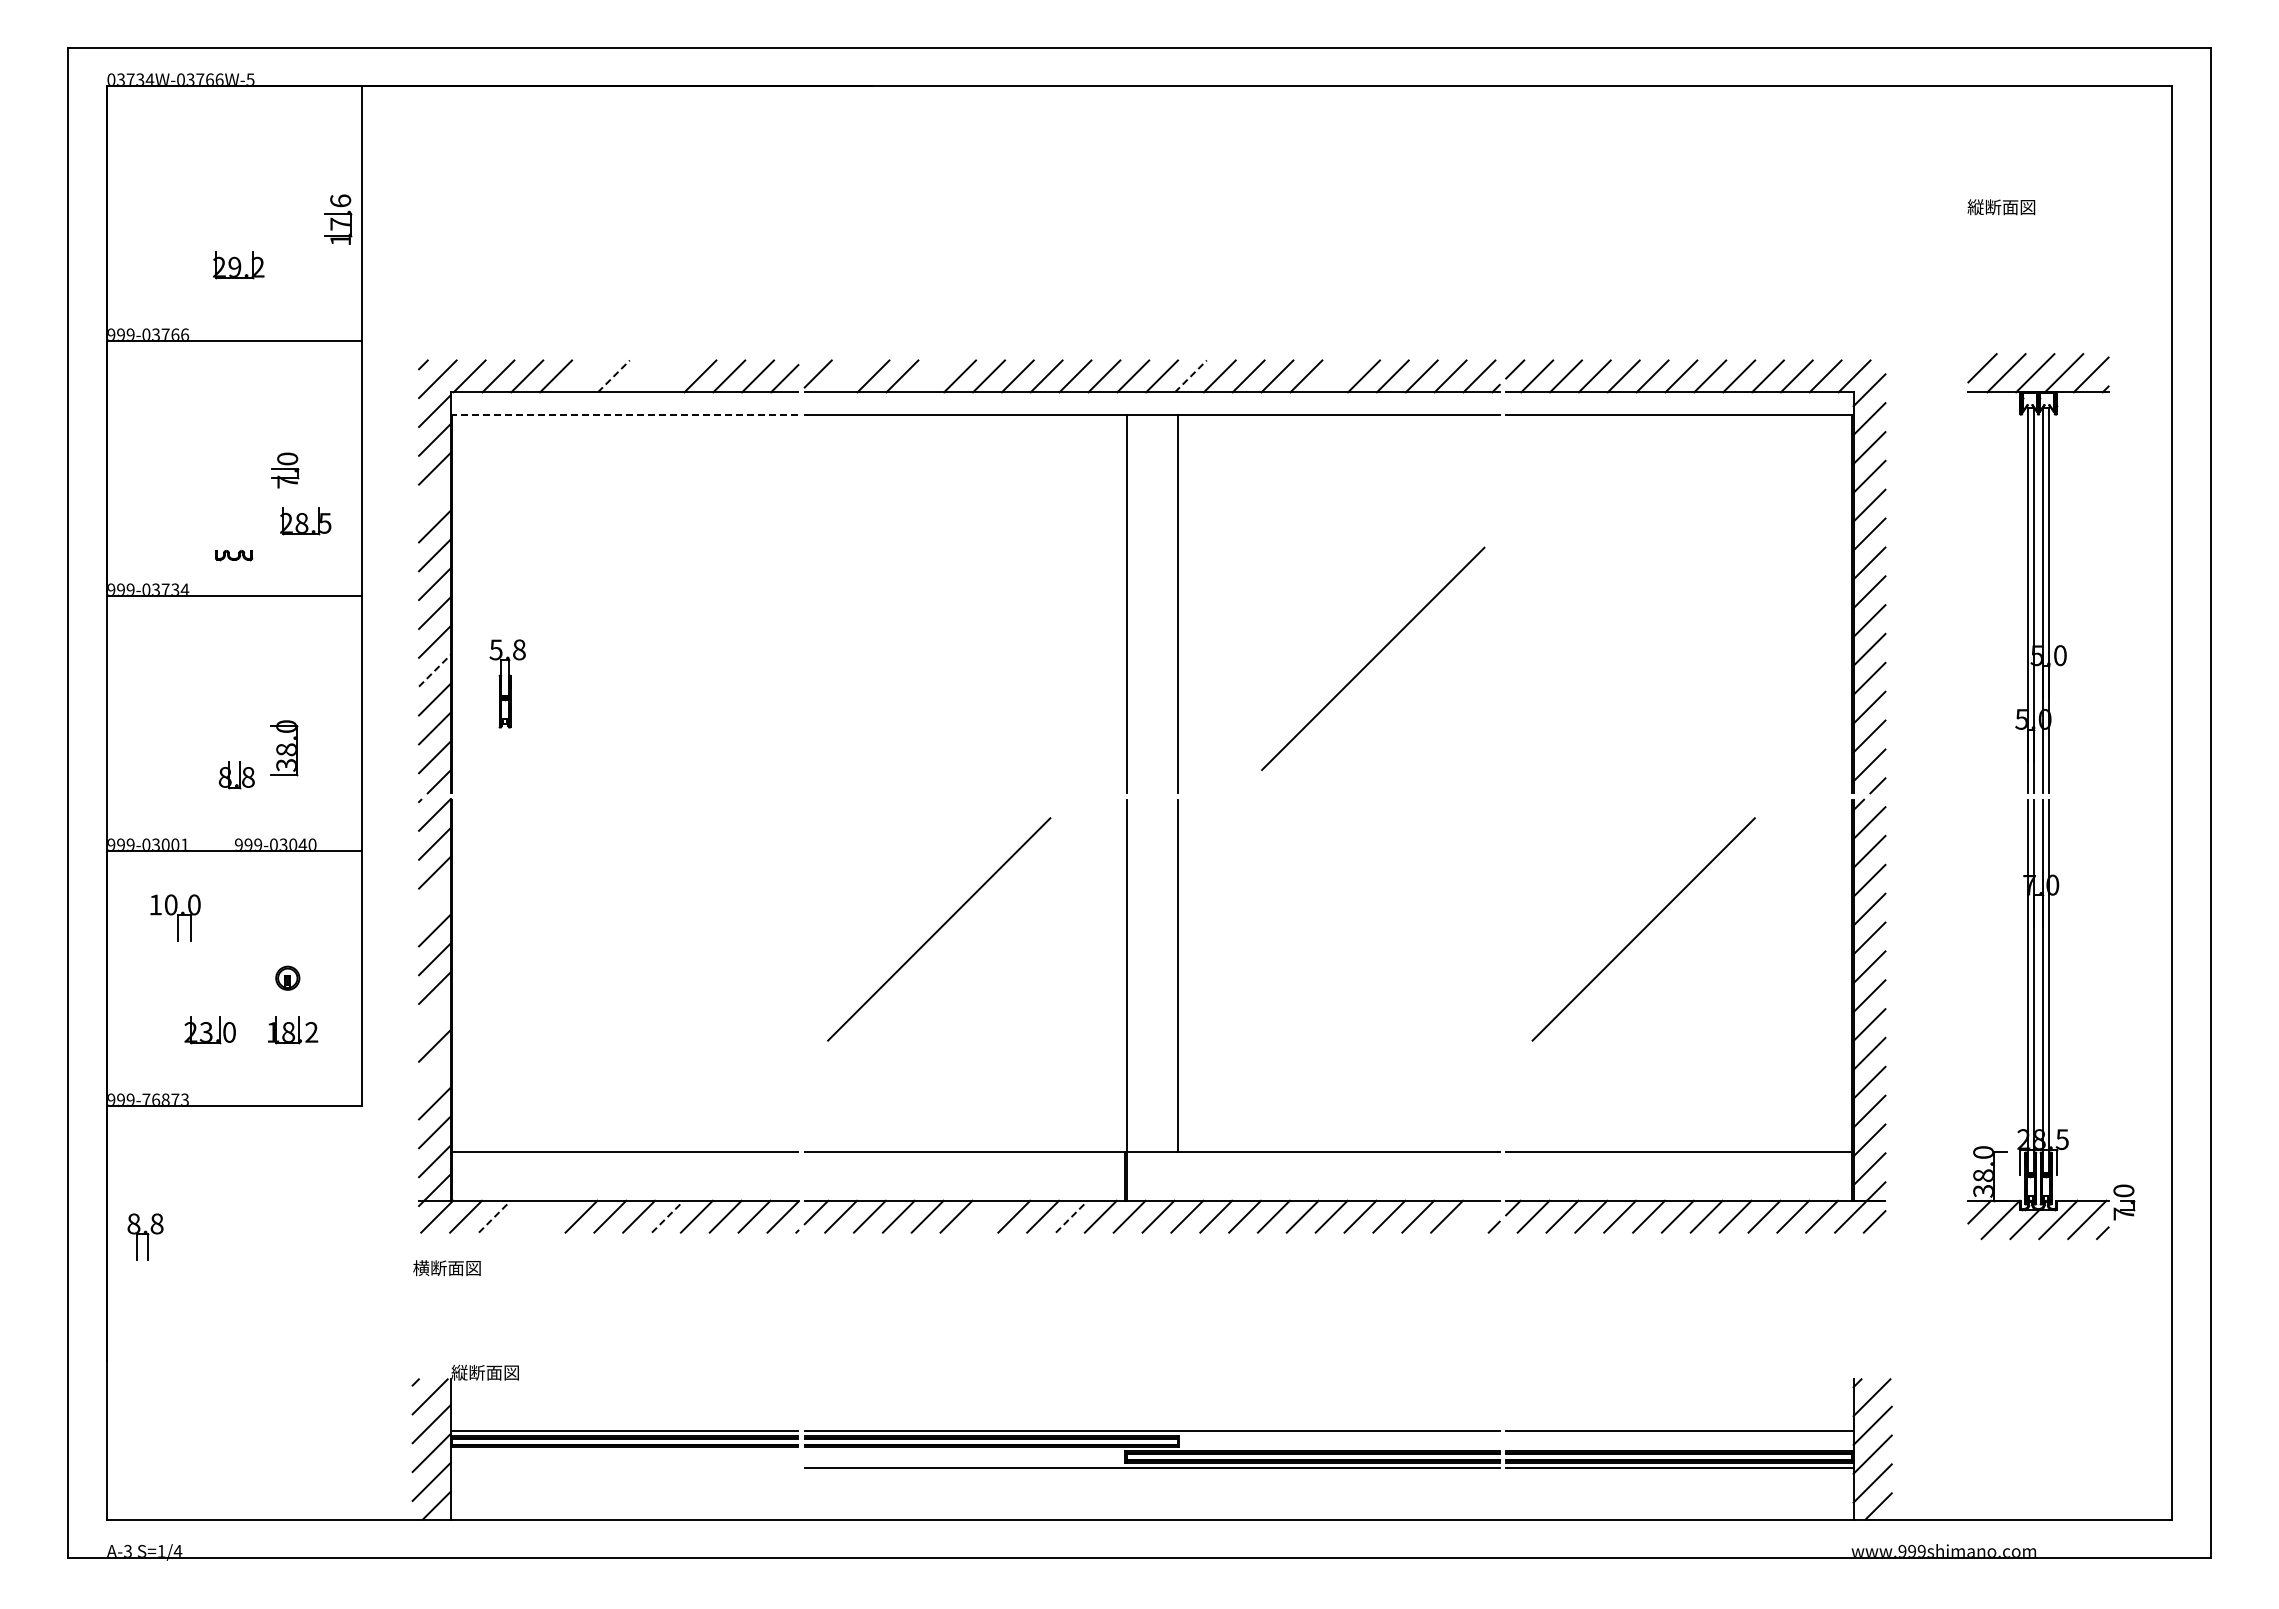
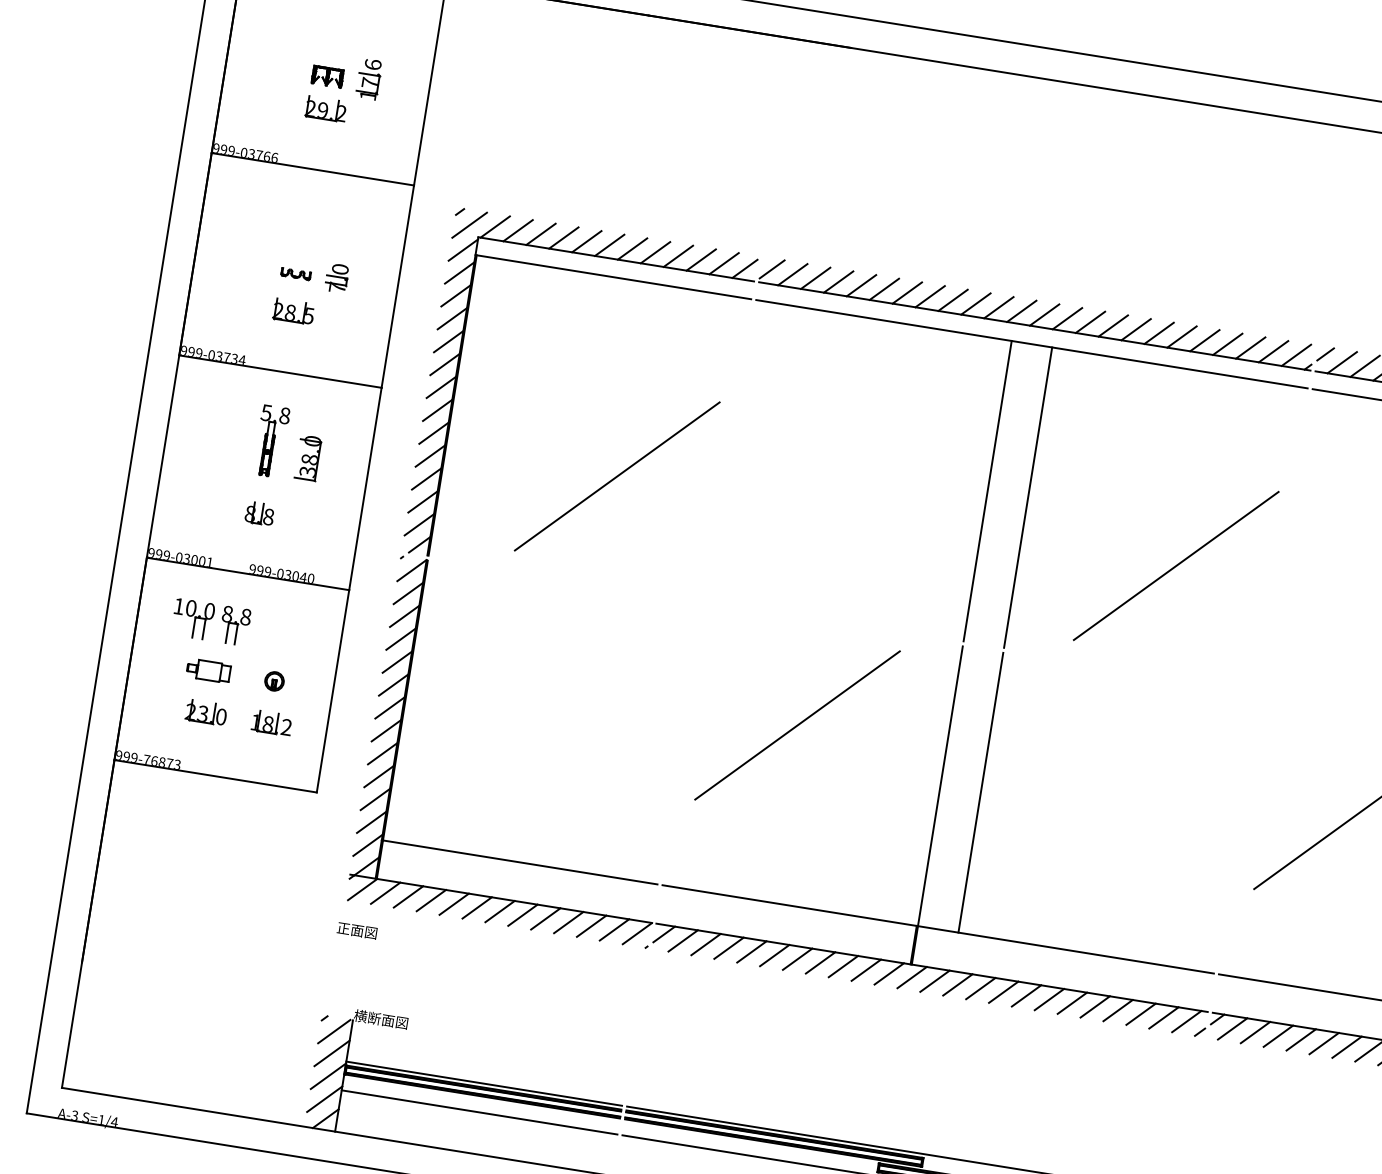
part: (338, 219) -> (369, 79), moved
part: (234, 225) -> (327, 77), added
line: (585, 376) -> (587, 241), added
line: (613, 376) -> (609, 245), dashed -> solid
line: (642, 376) -> (632, 249), added
line: (671, 376) -> (655, 252), added
line: (844, 376) -> (792, 274), added
line: (931, 376) -> (861, 285), added
line: (1190, 376) -> (1067, 318), dashed -> solid
line: (1335, 376) -> (1182, 337), added
line: (624, 414) -> (613, 276), dashed -> solid
line: (434, 497) -> (451, 318), added
part: (305, 521) -> (293, 311), moved
part: (234, 555) -> (296, 274), moved
line: (668, 658) -> (617, 476), added
line: (434, 670) -> (430, 455), dashed -> solid
part: (507, 683) -> (271, 441), moved
part: (284, 748) -> (308, 458), moved
line: (434, 901) -> (400, 639), added
part: (204, 977) -> (208, 670), added
line: (434, 1016) -> (386, 730), added
line: (434, 1074) -> (378, 776), added
line: (494, 1216) -> (408, 896), dashed -> solid
line: (523, 1216) -> (431, 900), added
line: (552, 1216) -> (454, 904), added
line: (667, 1216) -> (545, 918), dashed -> solid
line: (985, 1216) -> (797, 959), added
line: (1071, 1216) -> (866, 970), dashed -> solid
line: (1475, 1216) -> (1186, 1021), added
part: (145, 1236) -> (235, 625), moved
text: (446, 1268) -> (363, 931), 横断面図 -> 正面図
text: (459, 1372) -> (360, 1016), 縦断面図 -> 横断面図
line: (624, 1467) -> (479, 1112), added

